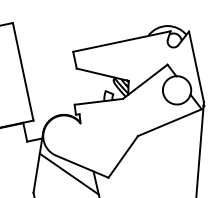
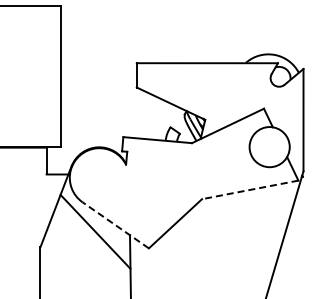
line: (169, 123) -> (249, 190), solid -> dashed
line: (82, 166) -> (115, 225), solid -> dashed

